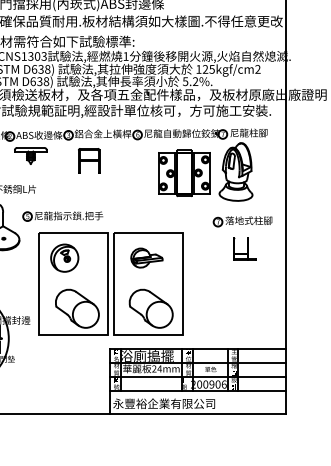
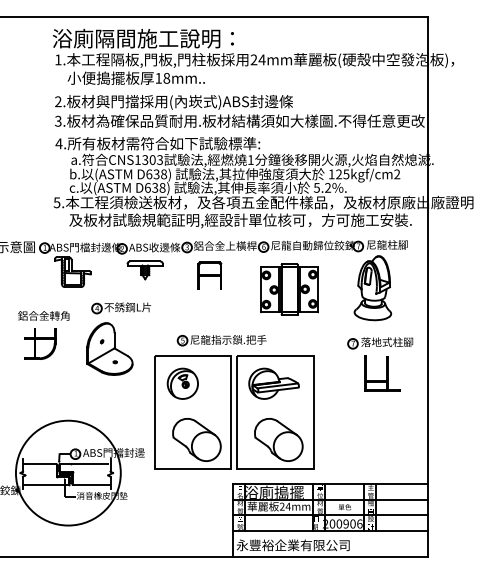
part: (184, 173) -> (289, 289), moved
part: (62, 216) -> (221, 340), moved
part: (244, 248) -> (382, 373), size x1.43
part: (146, 257) -> (273, 383), size x1.43

